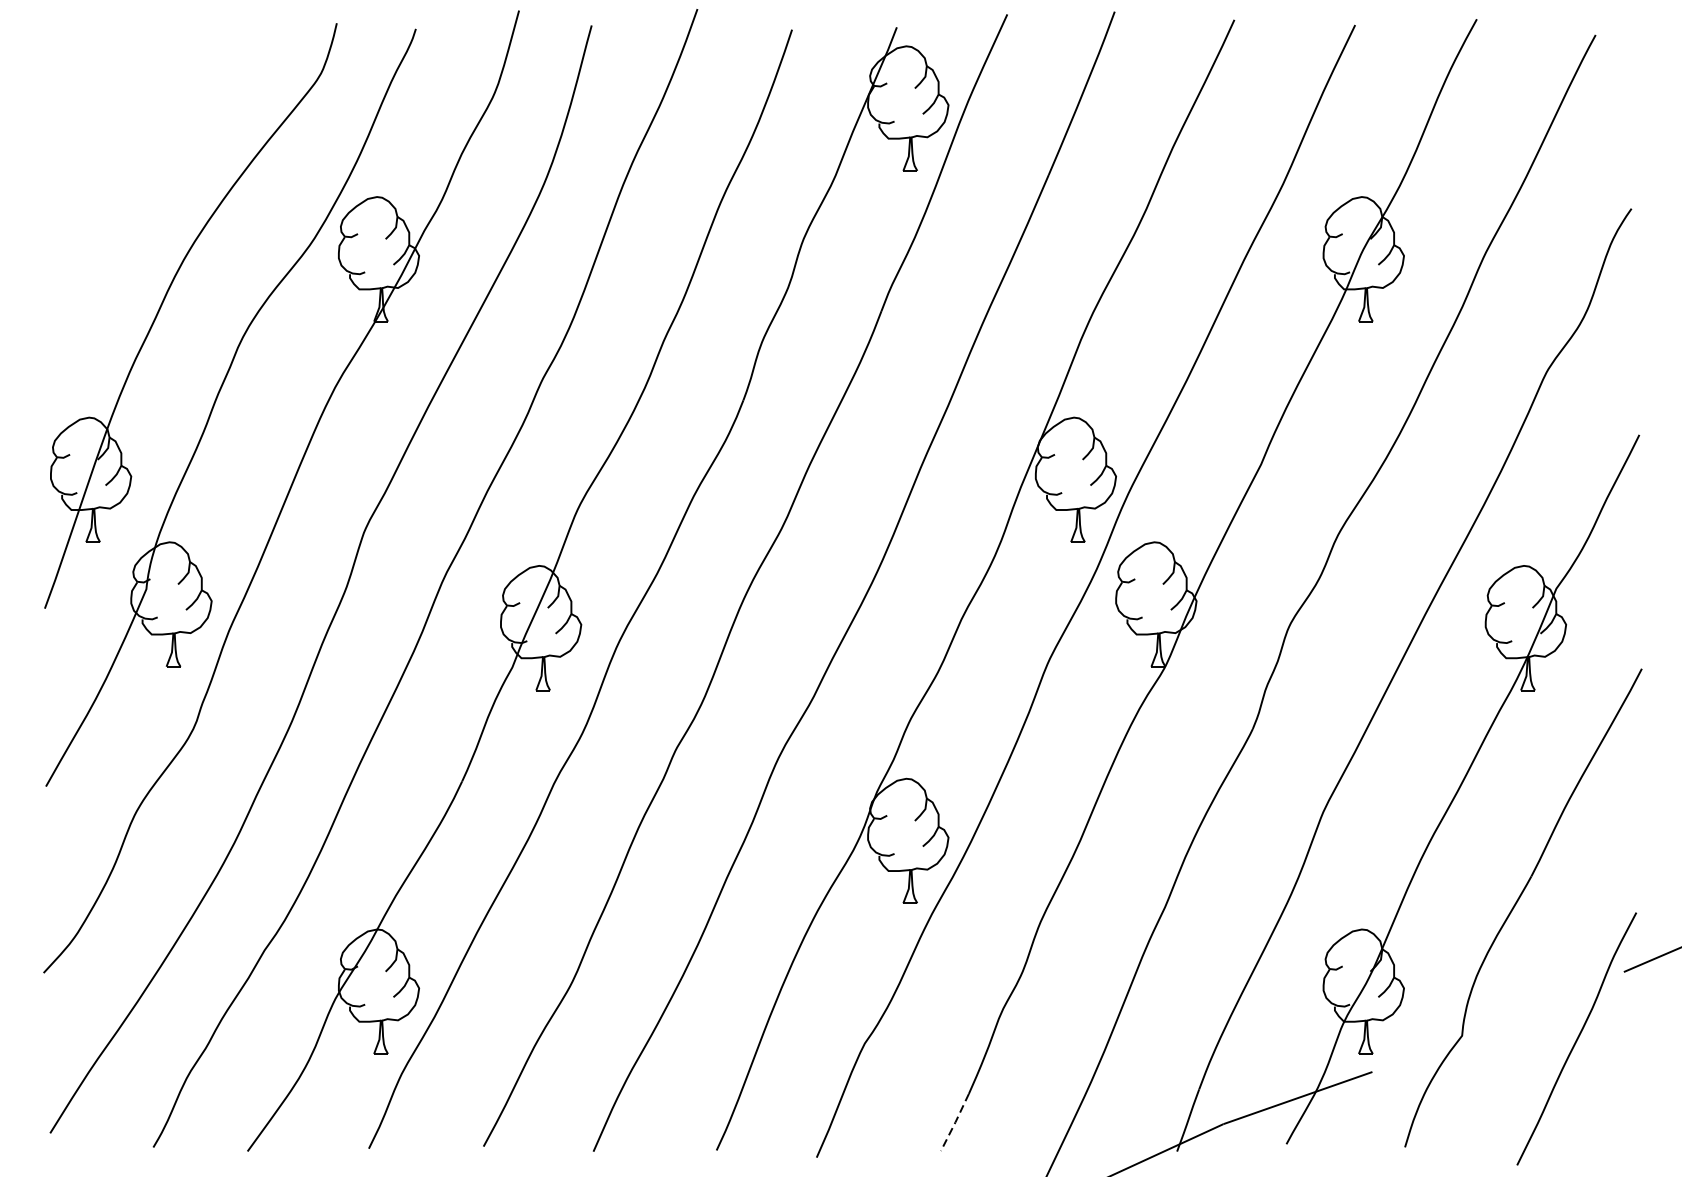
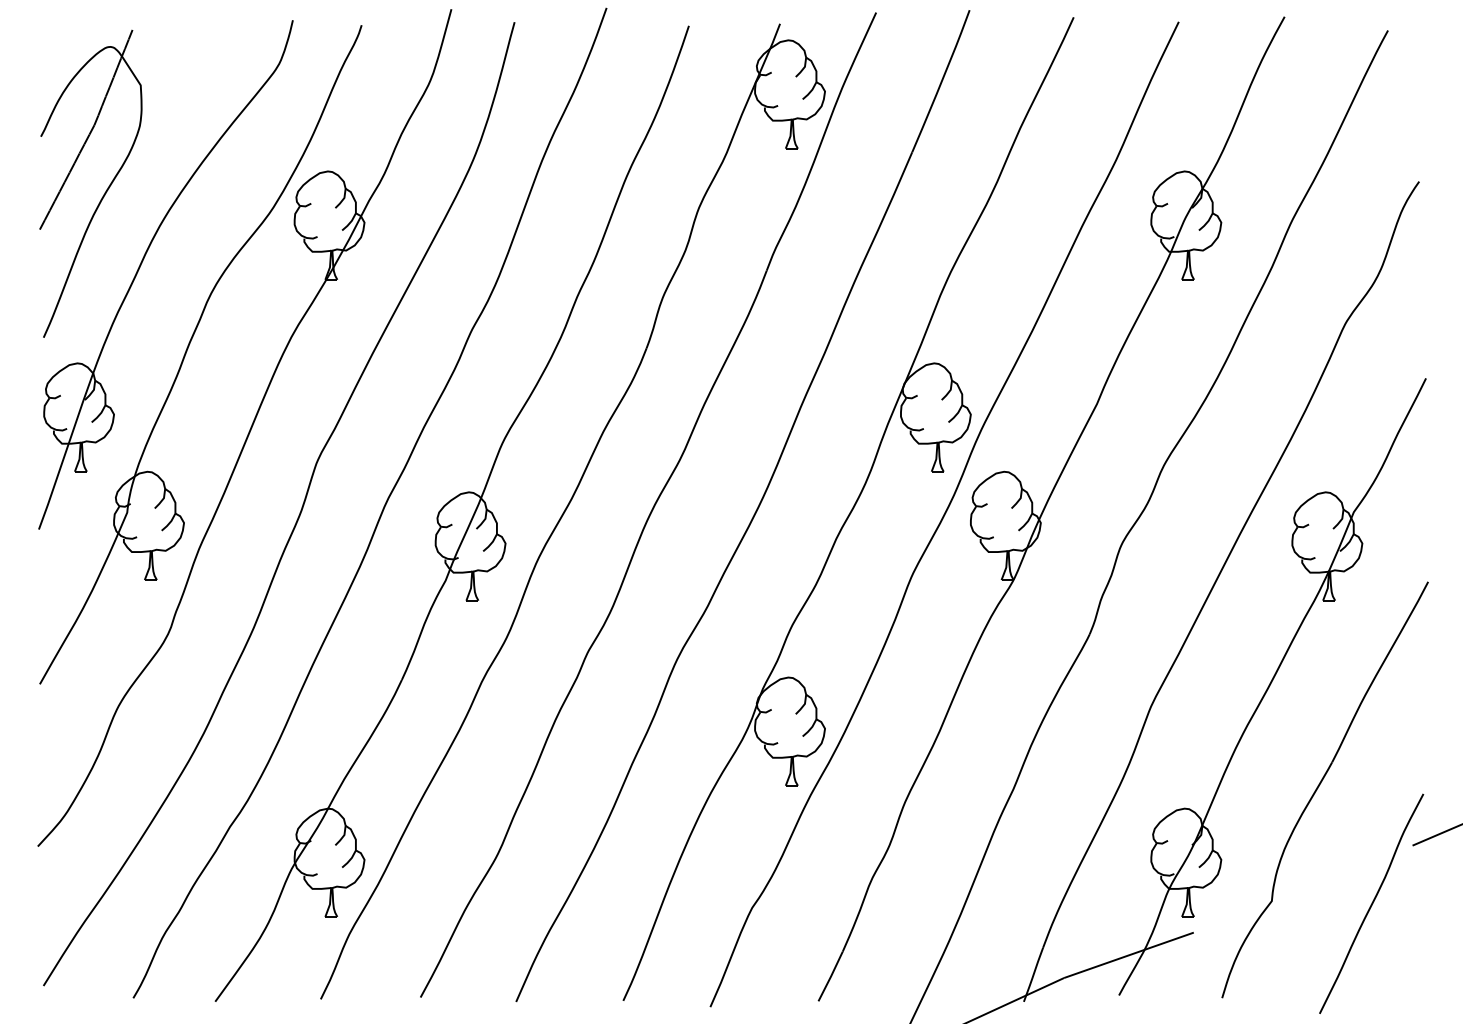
part: (120, 221) -> (104, 192), added
line: (955, 1122) -> (831, 976), dashed -> solid

